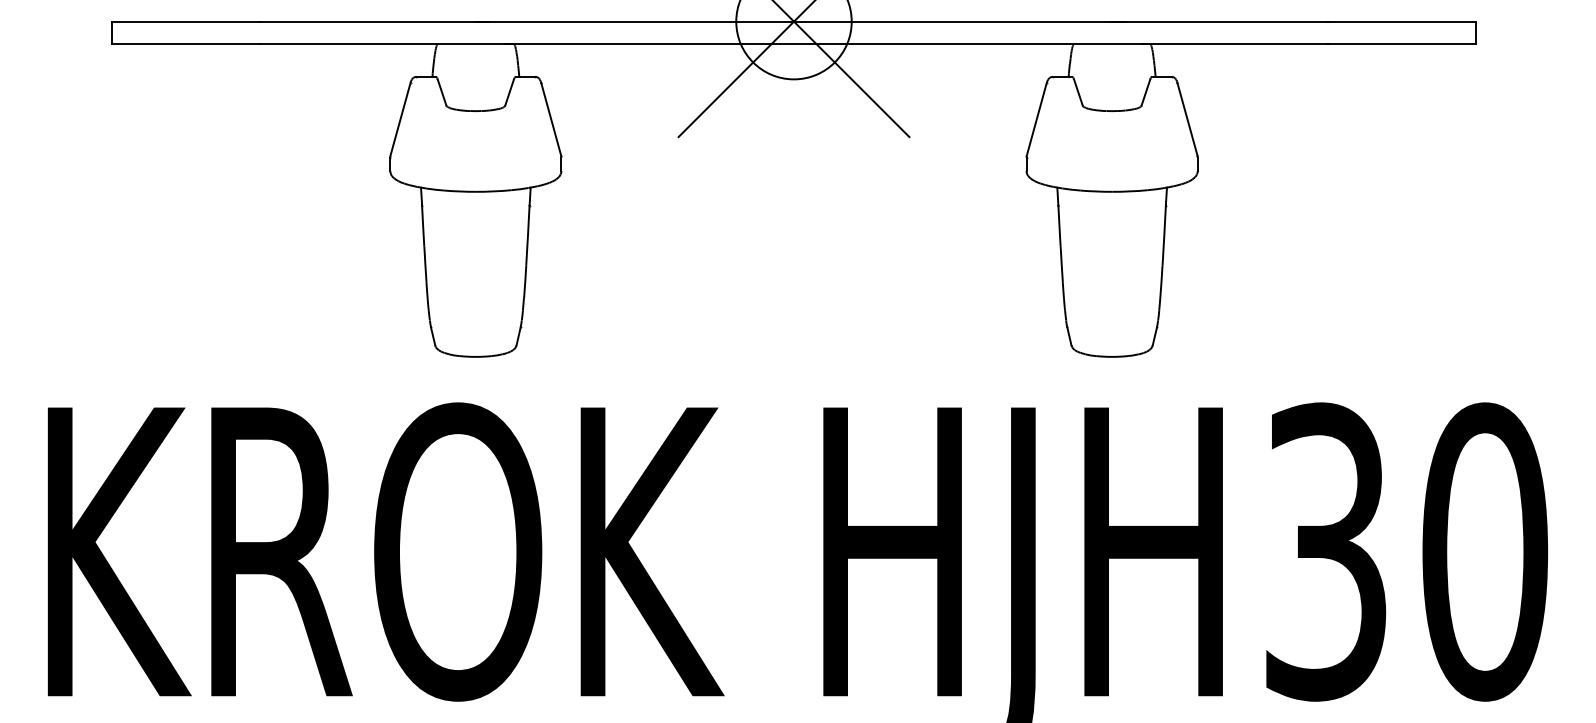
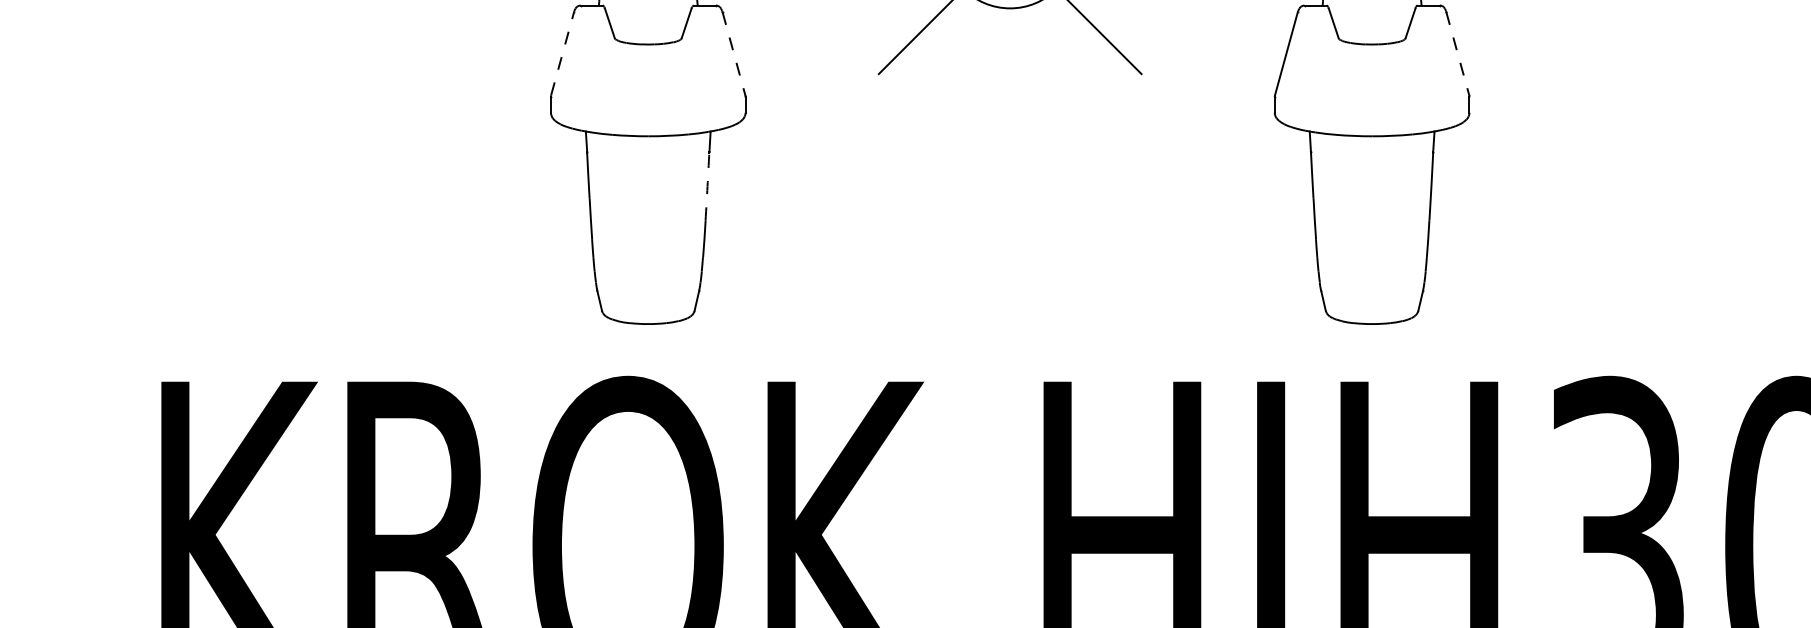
line: (400, 119) -> (562, 54), solid -> dashed
line: (551, 119) -> (734, 54), solid -> dashed
line: (1187, 119) -> (1457, 54), solid -> dashed
arc: (527, 235) -> (707, 185), solid -> dashed

